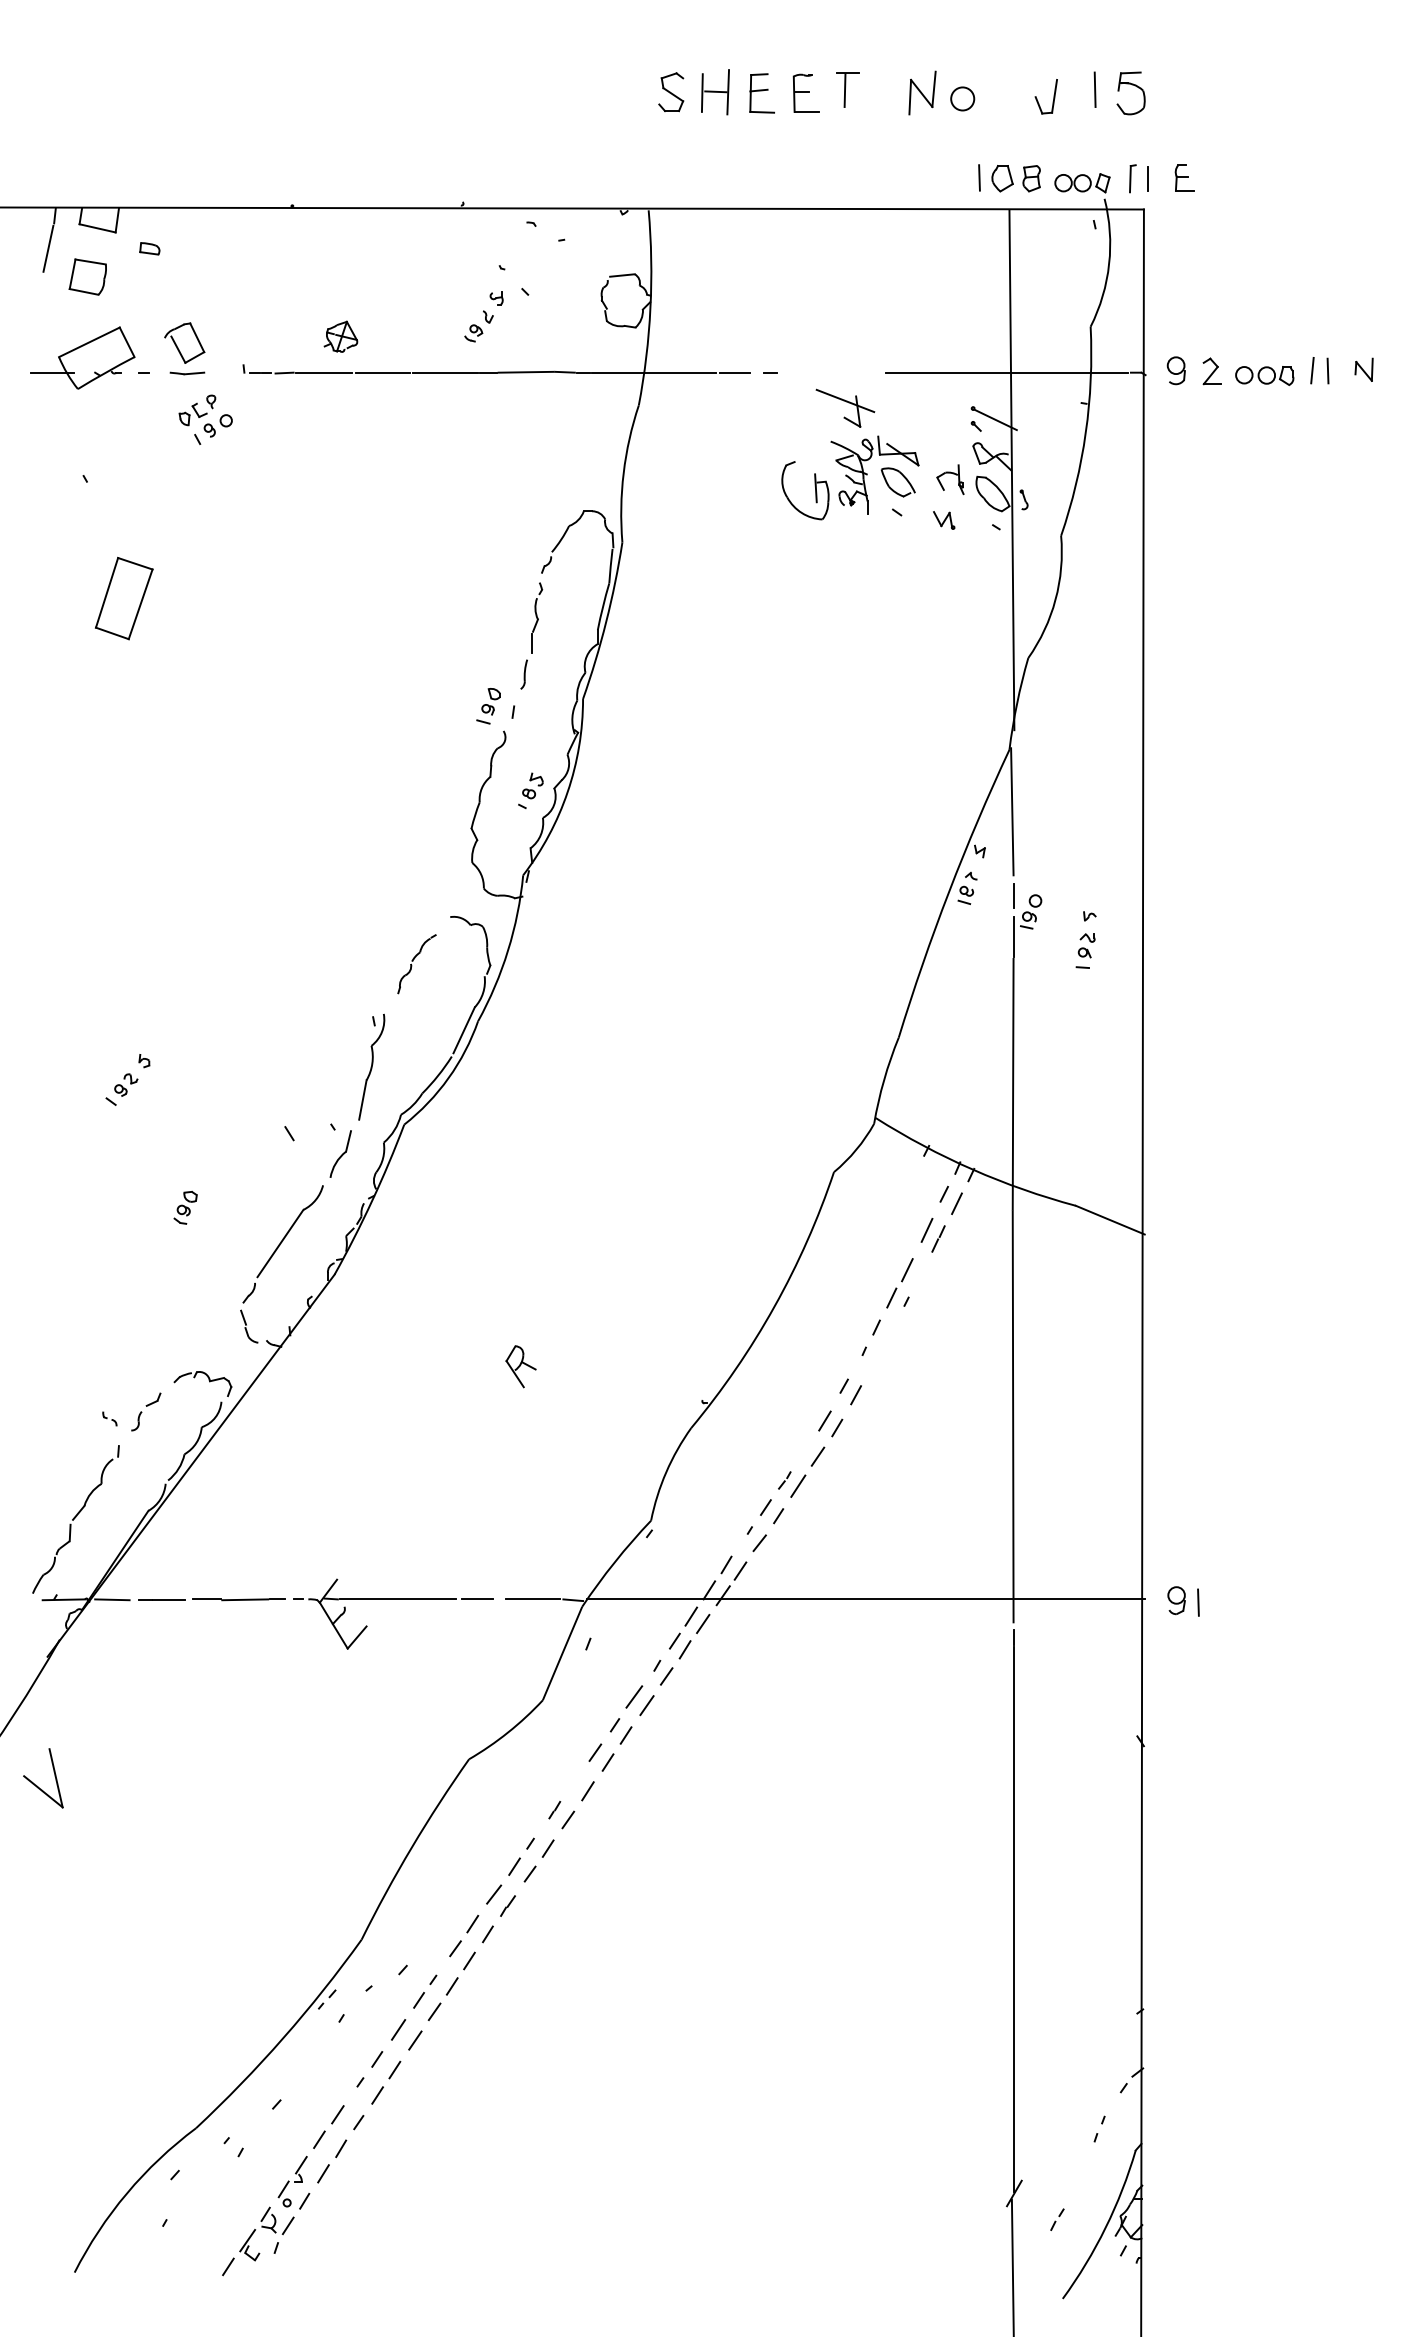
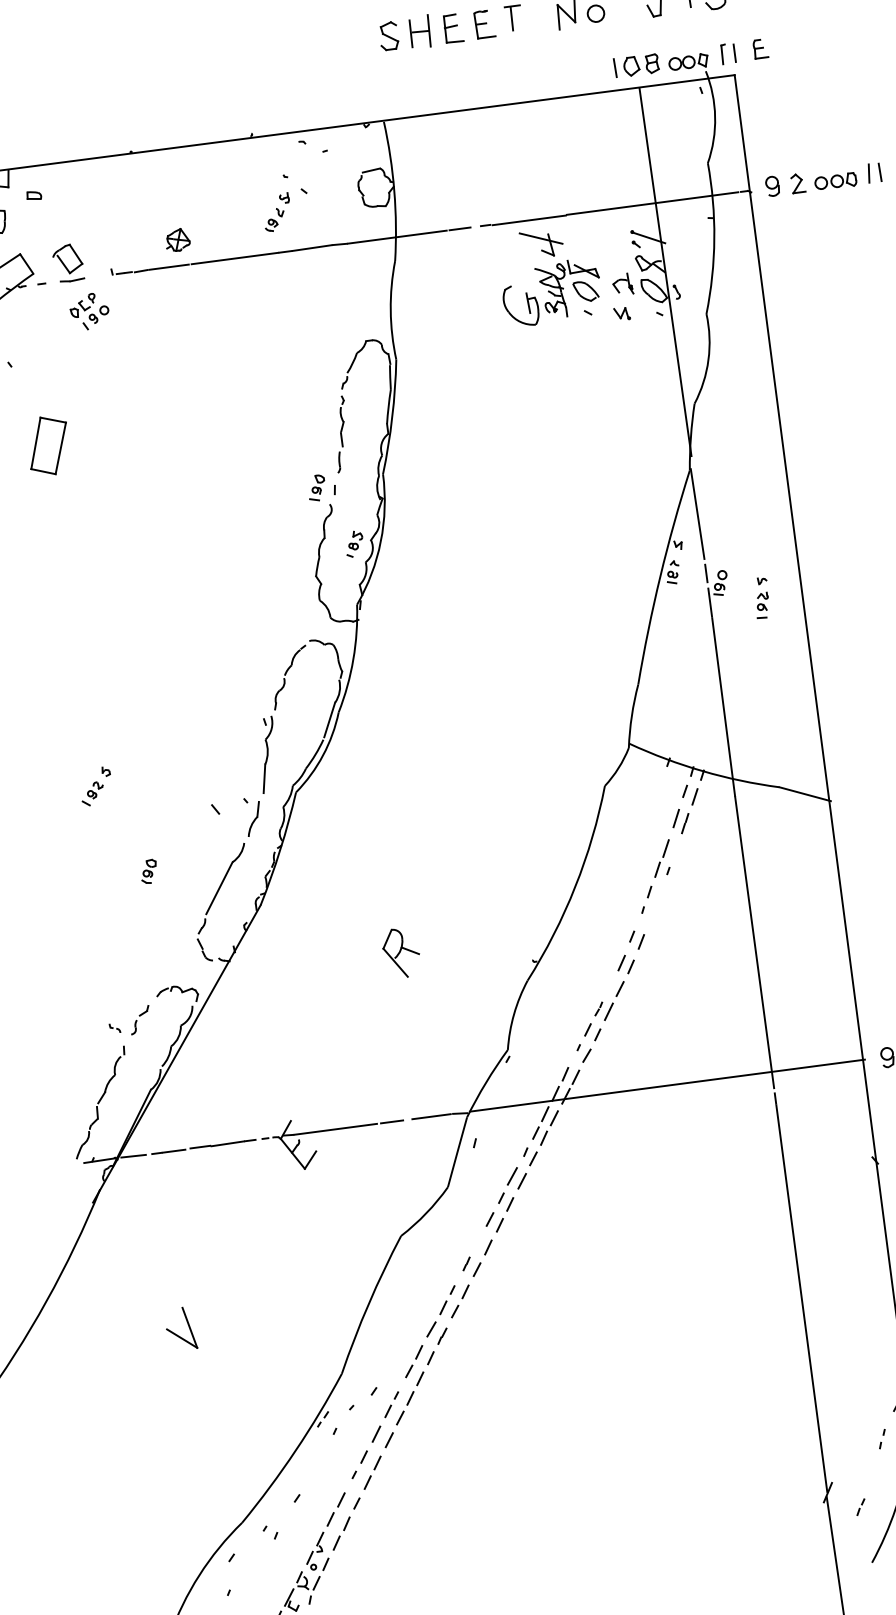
line: (832, 373) -> (529, 220), added
part: (416, 963) -> (289, 677), size x1.43
part: (520, 1366) -> (400, 952), size x1.67
part: (37, 1785) -> (177, 1334), moved

